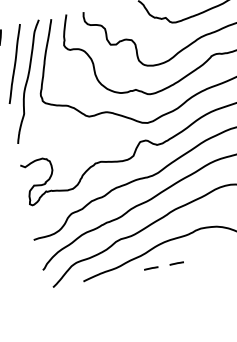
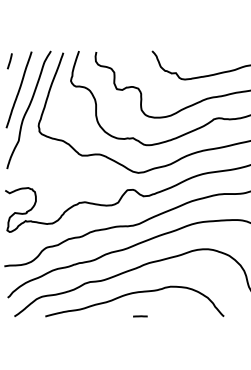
line: (151, 268) -> (114, 316), removed

